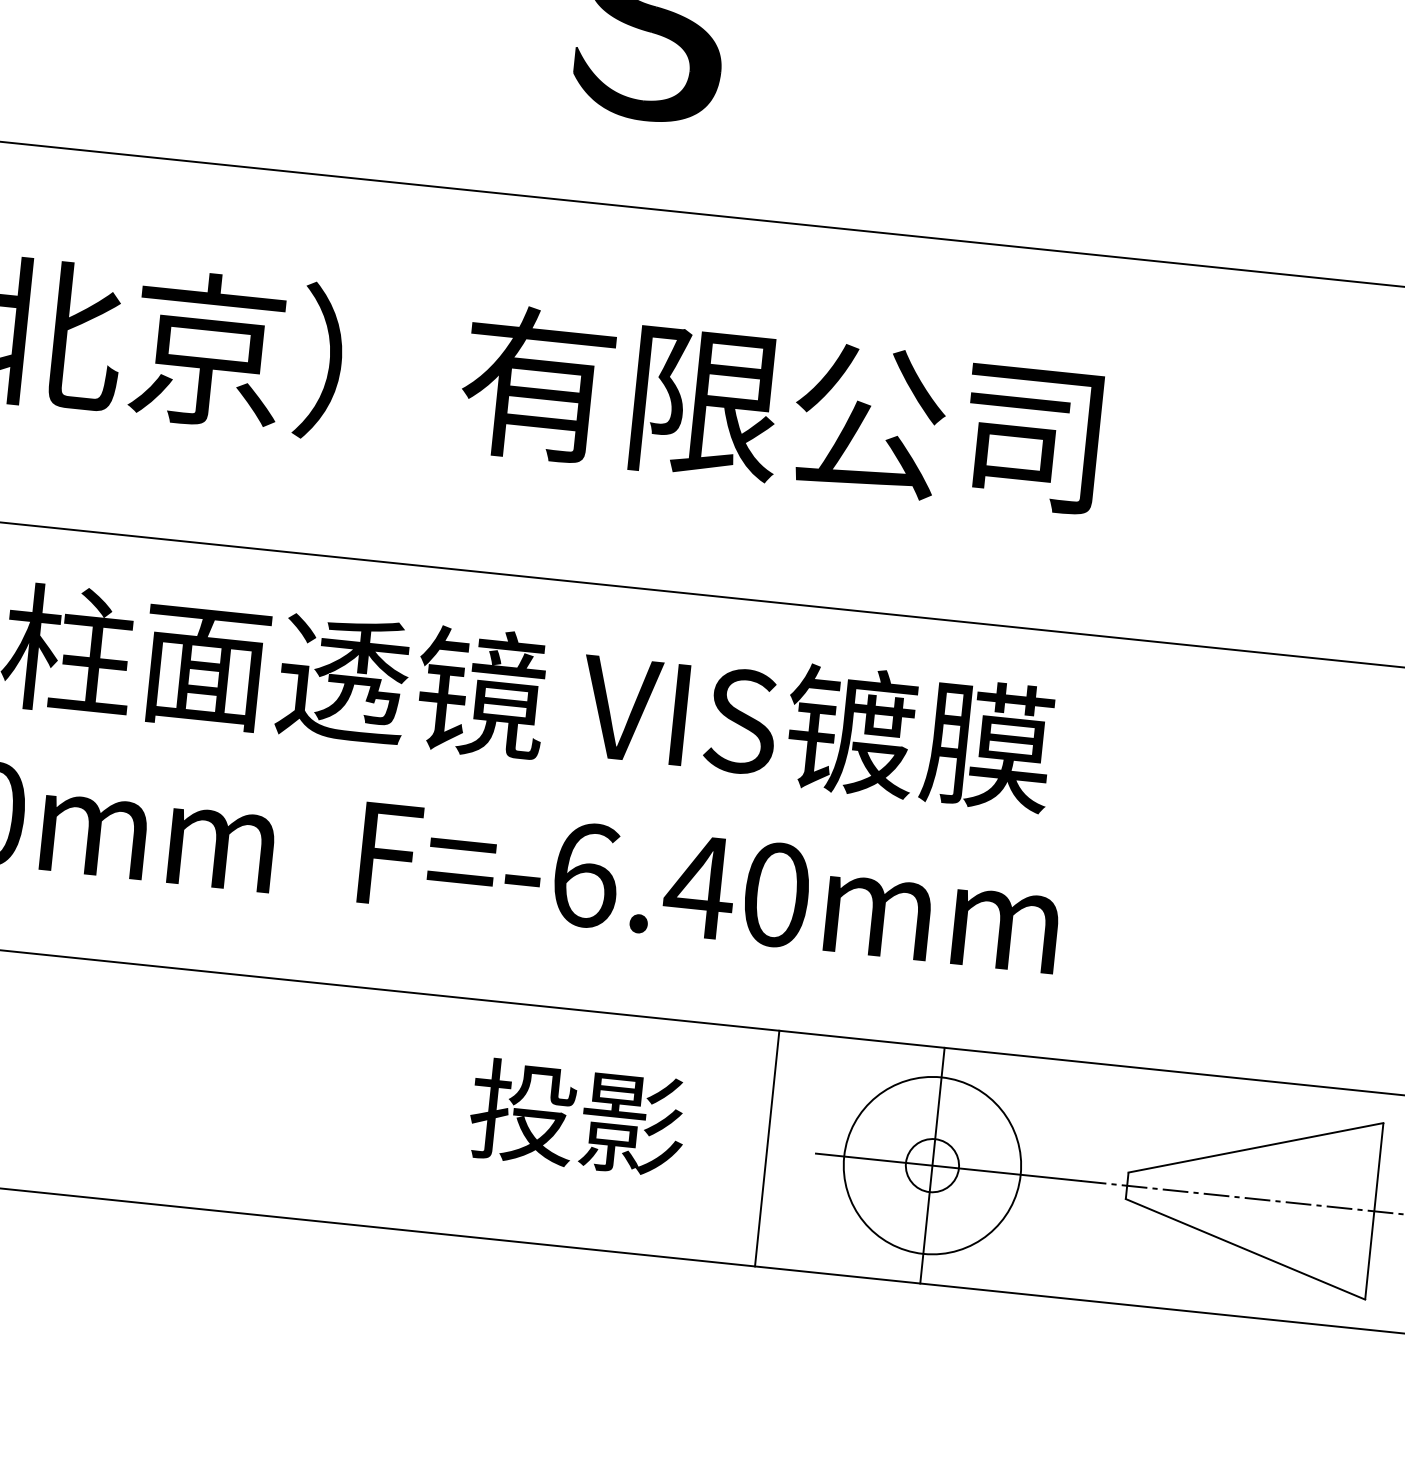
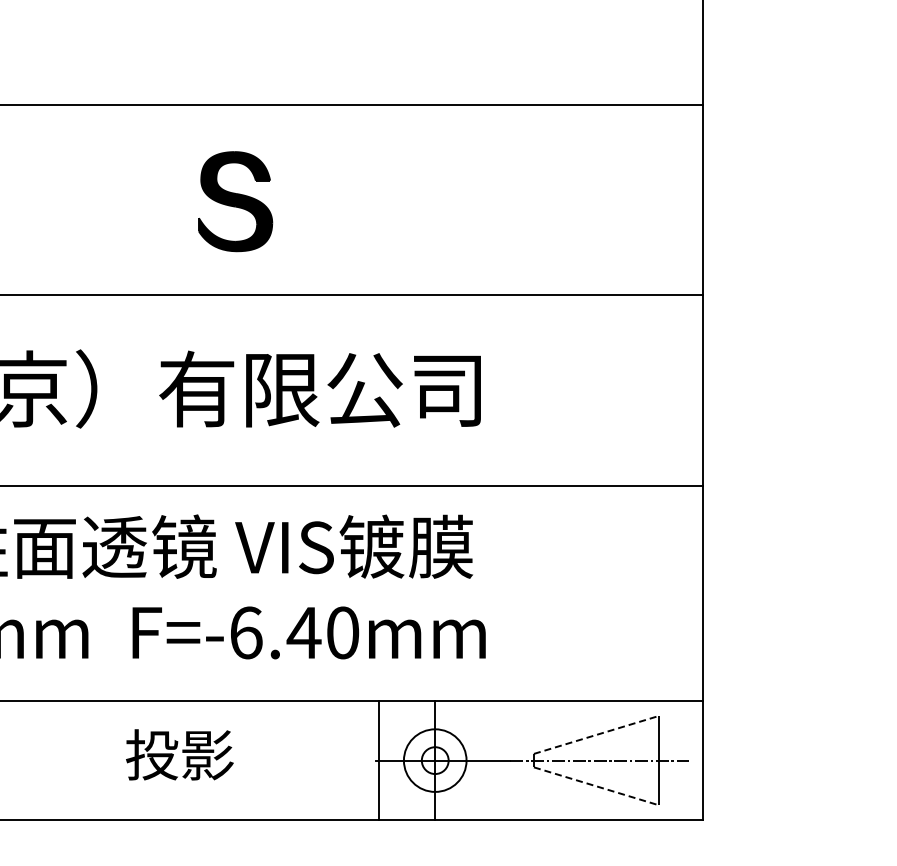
text: (577, 1116) -> (179, 754), moved
line: (1257, 1147) -> (597, 734), solid -> dashed
line: (767, 1148) -> (379, 760), moved
circle: (930, 1165) -> (434, 760), size x0.7
line: (1247, 1249) -> (597, 786), solid -> dashed

